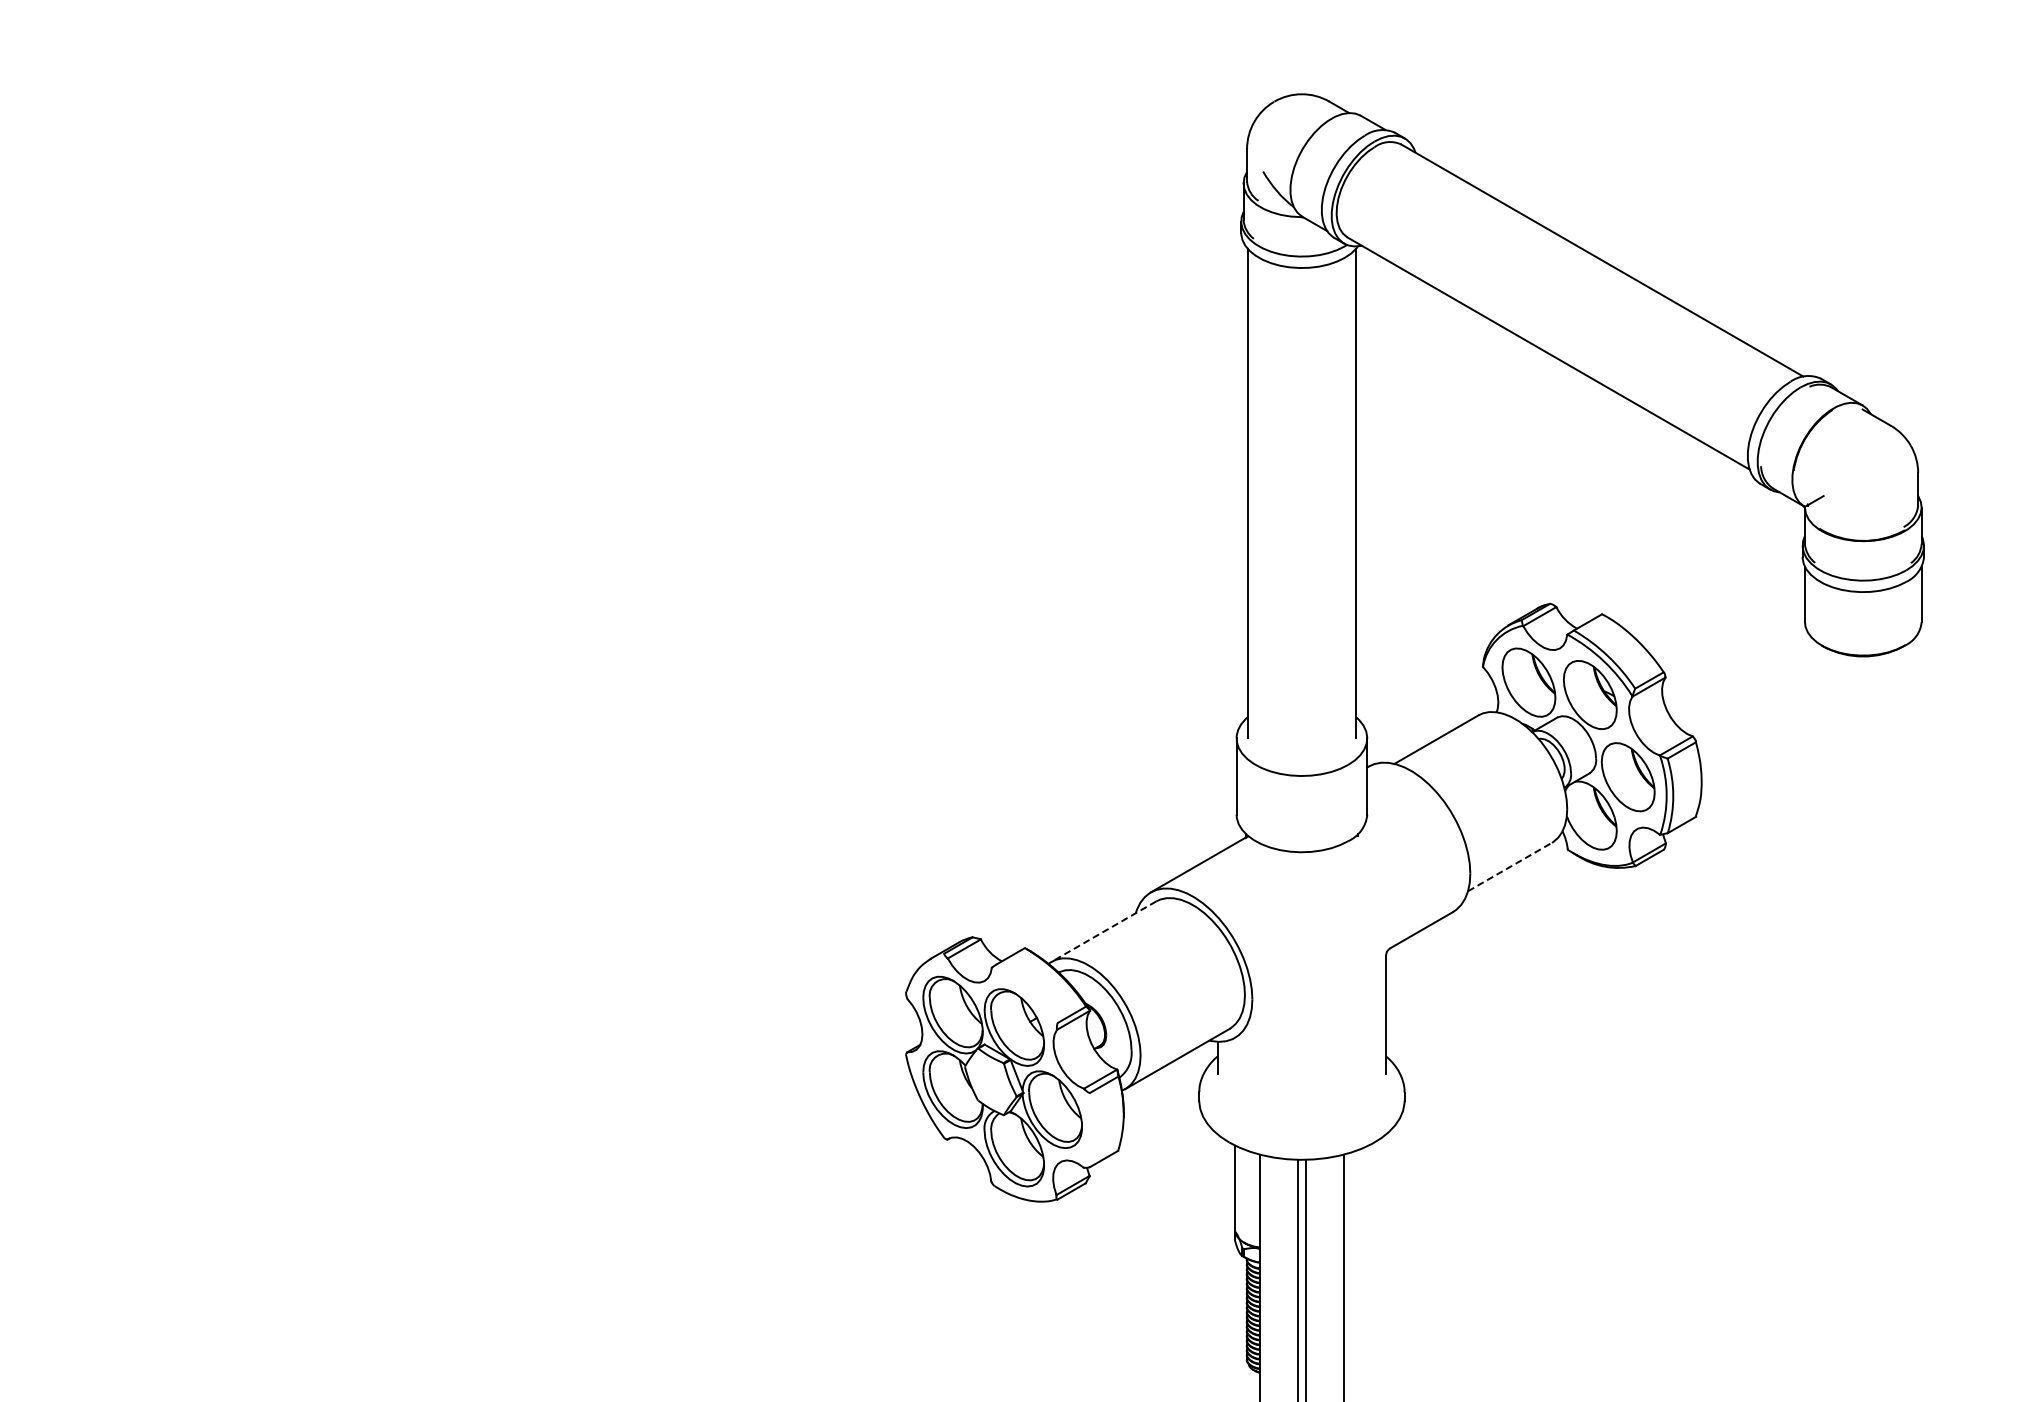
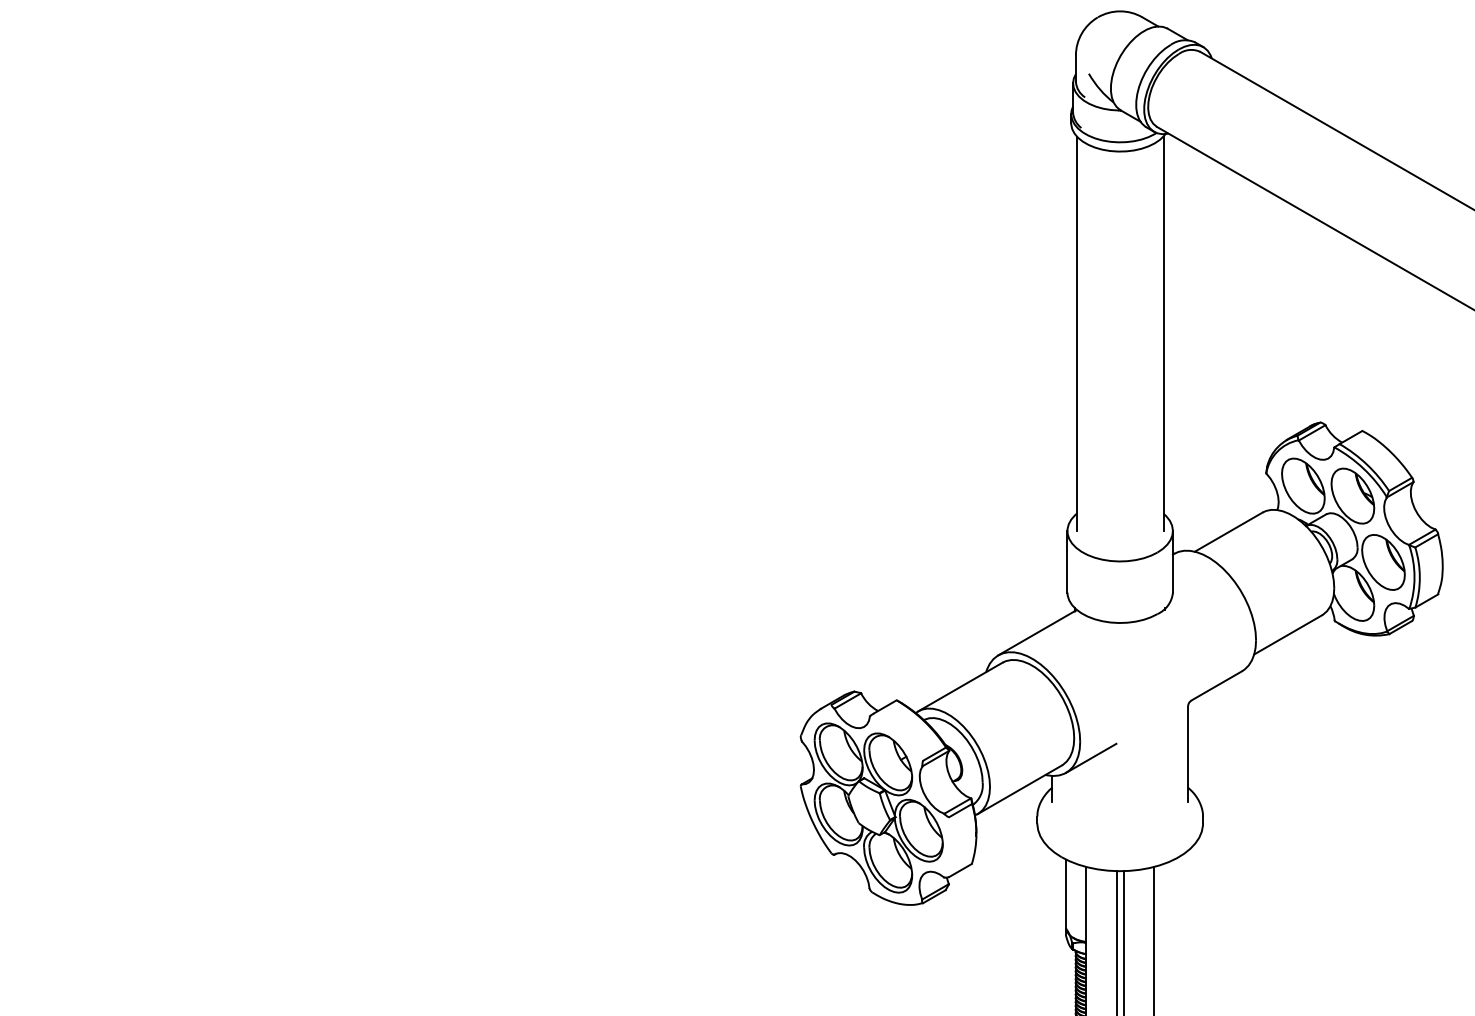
line: (1510, 866) -> (1288, 634), dashed -> solid
line: (1103, 931) -> (960, 686), dashed -> solid
line: (1265, 1019) -> (1090, 757), added

